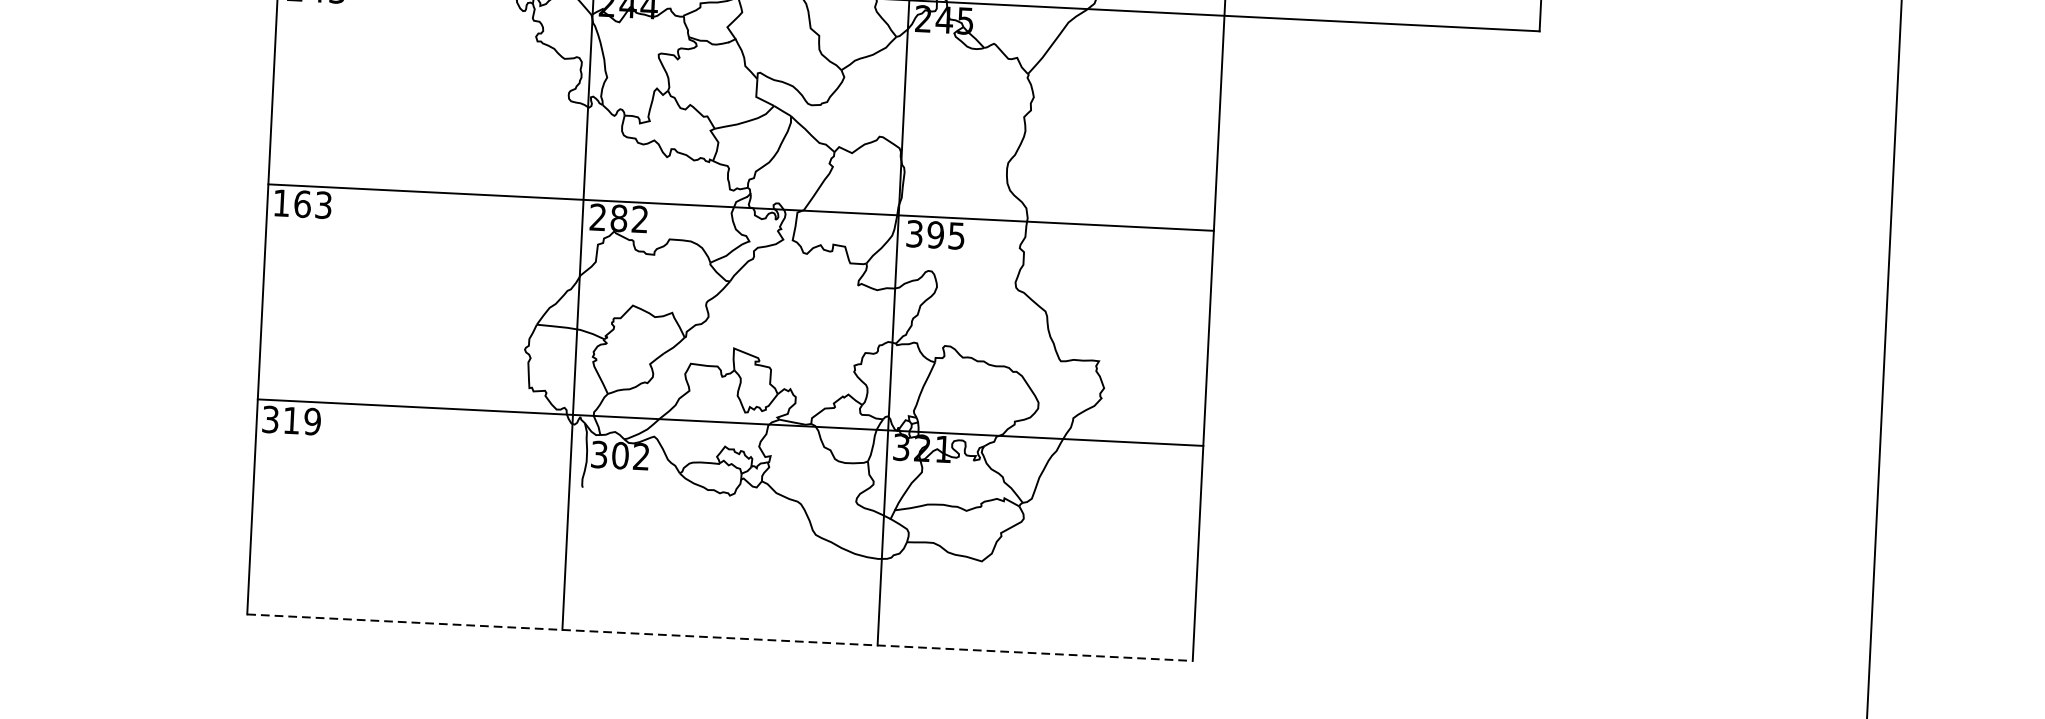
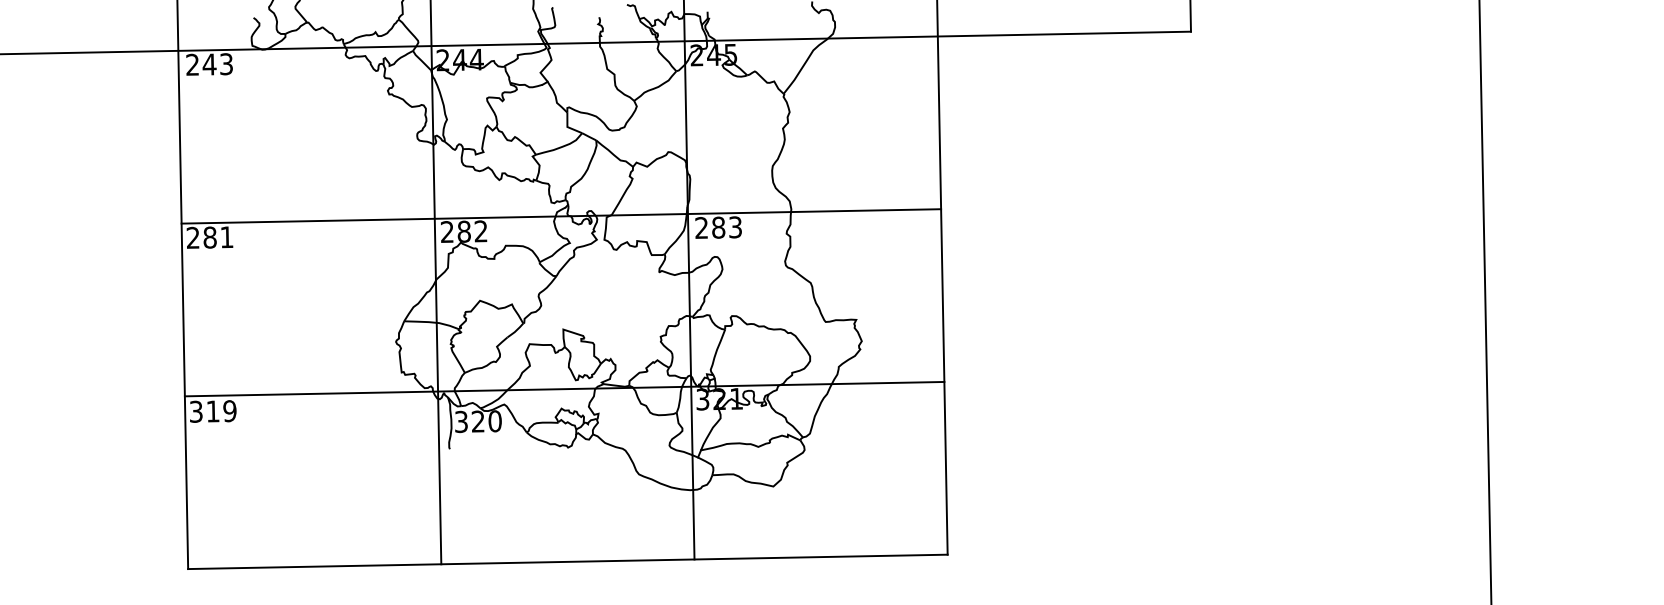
text: (301, 204) -> (209, 237), 163 -> 281
text: (935, 234) -> (718, 227), 395 -> 283
text: (630, 456) -> (486, 421), 302 -> 320
line: (719, 637) -> (567, 561), dashed -> solid

